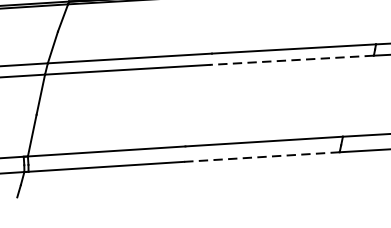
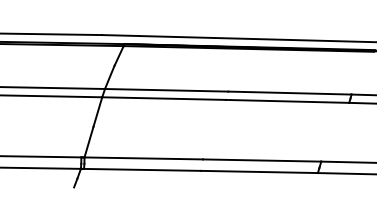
line: (291, 60) -> (287, 101), dashed -> solid
line: (261, 156) -> (259, 171), dashed -> solid

